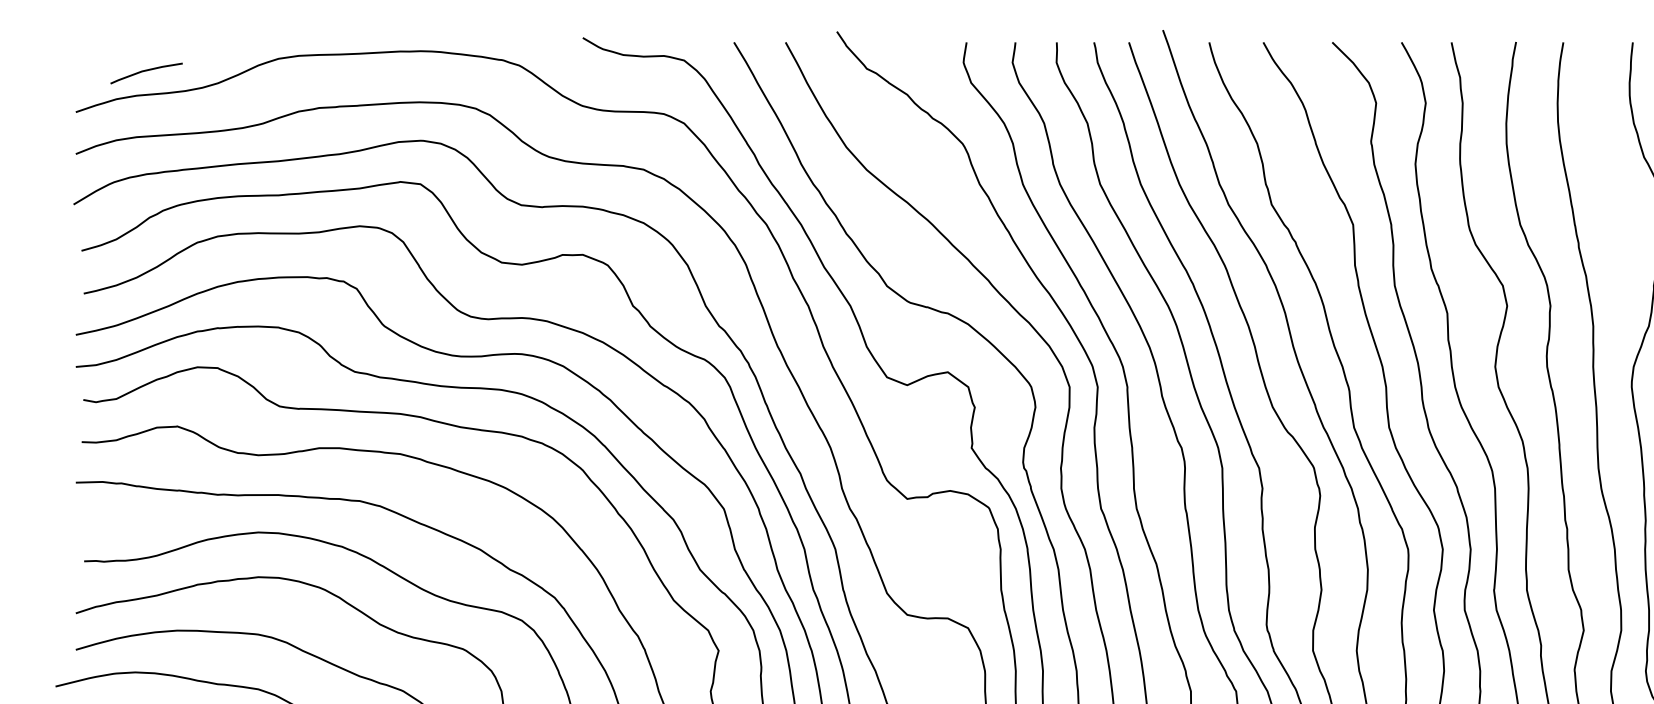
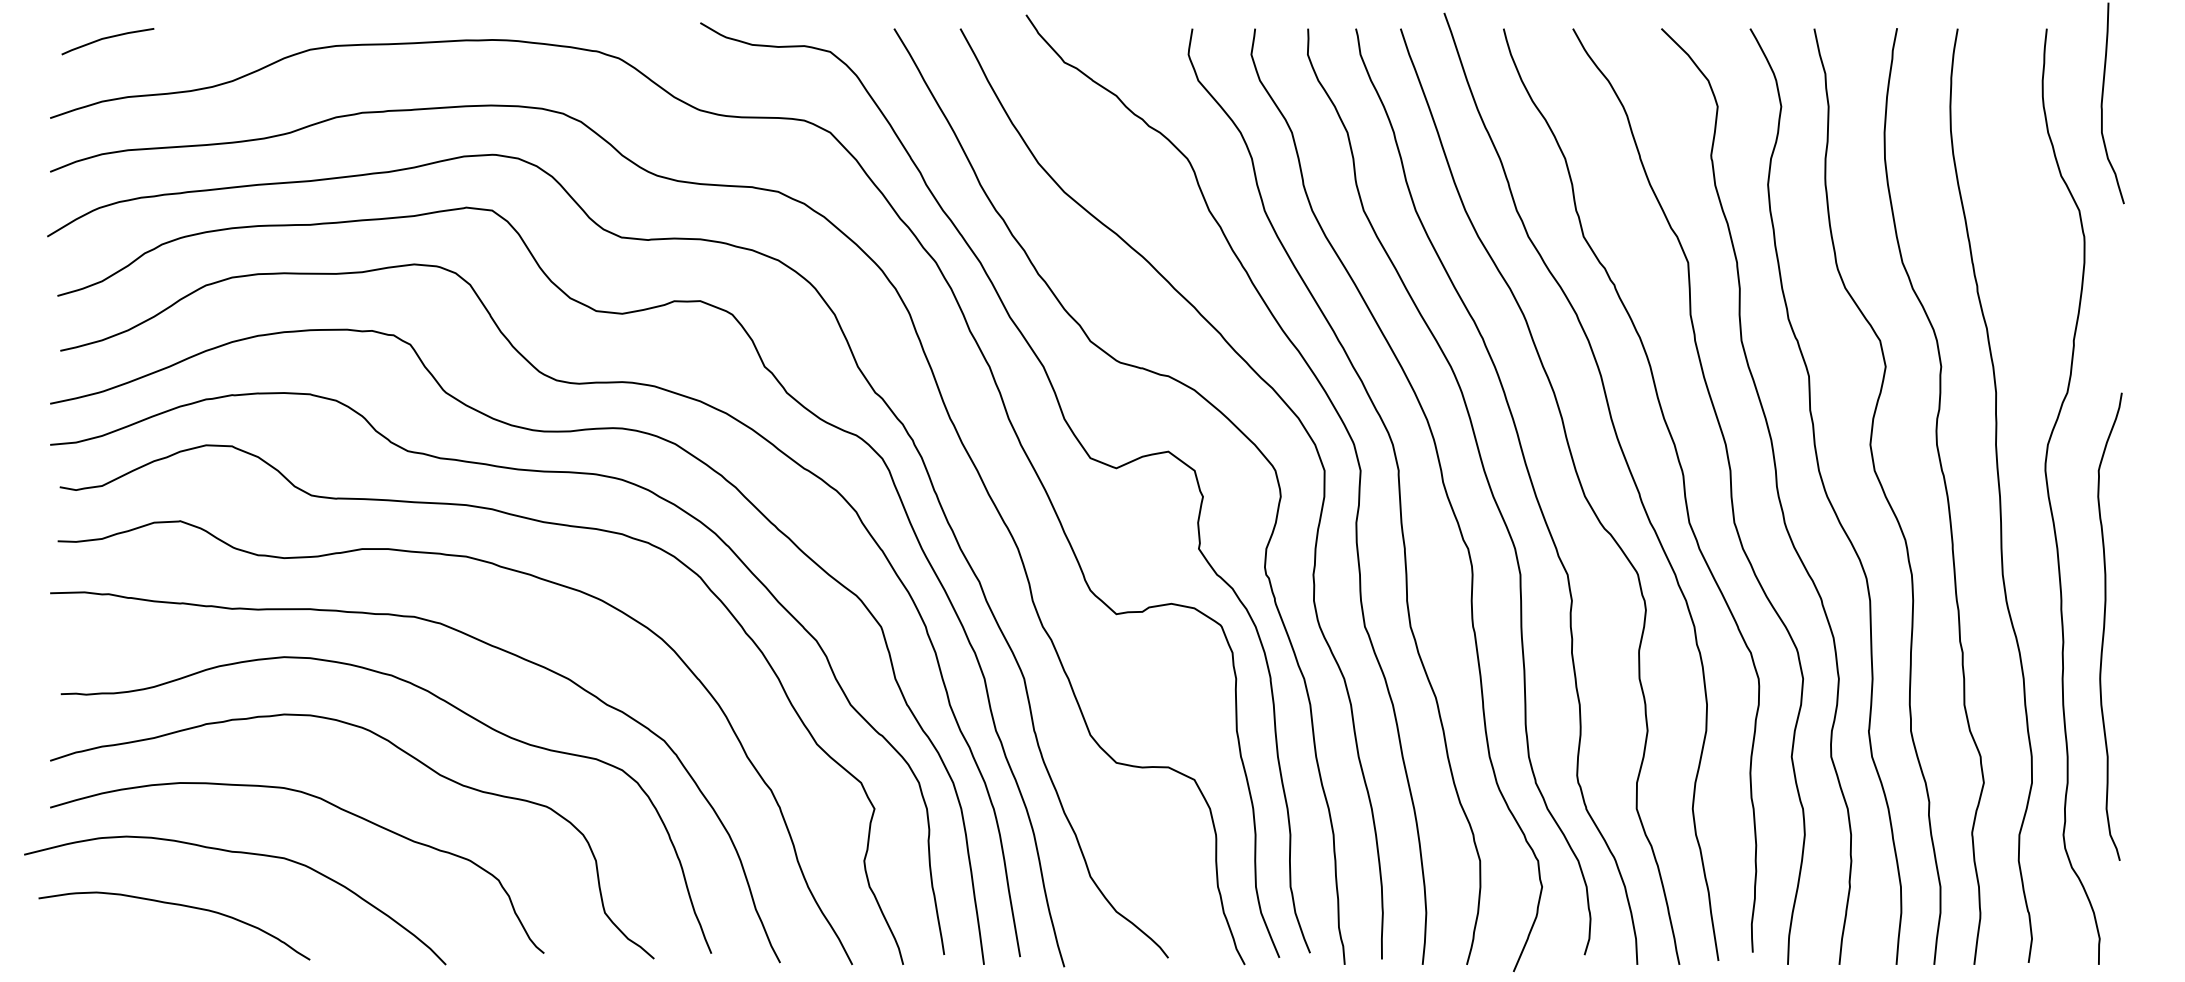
line: (144, 71) -> (105, 39), moved

